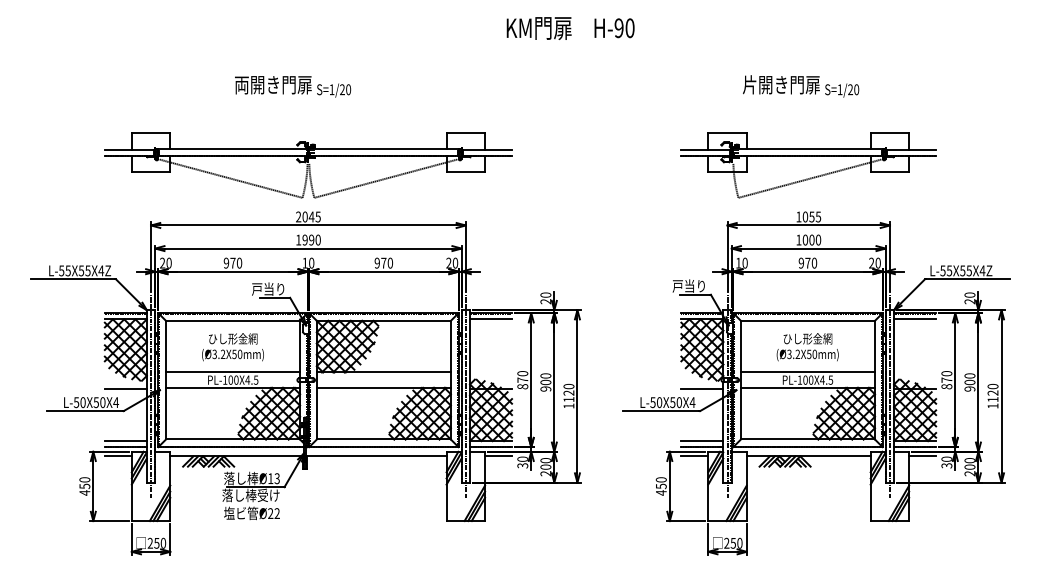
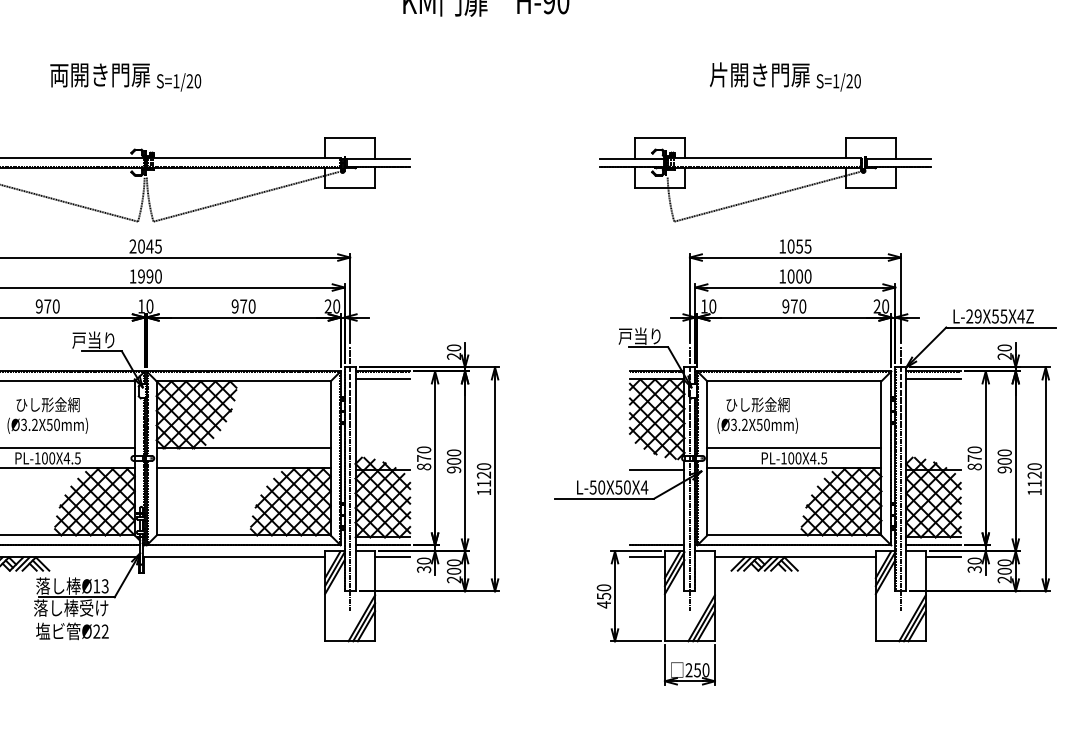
part: (808, 165) -> (765, 179), moved
text: (946, 270) -> (974, 315), L-55X55X4Z -> L-29X55X4Z
text: (807, 347) -> (757, 415), moved
line: (702, 440) -> (657, 536), removed

